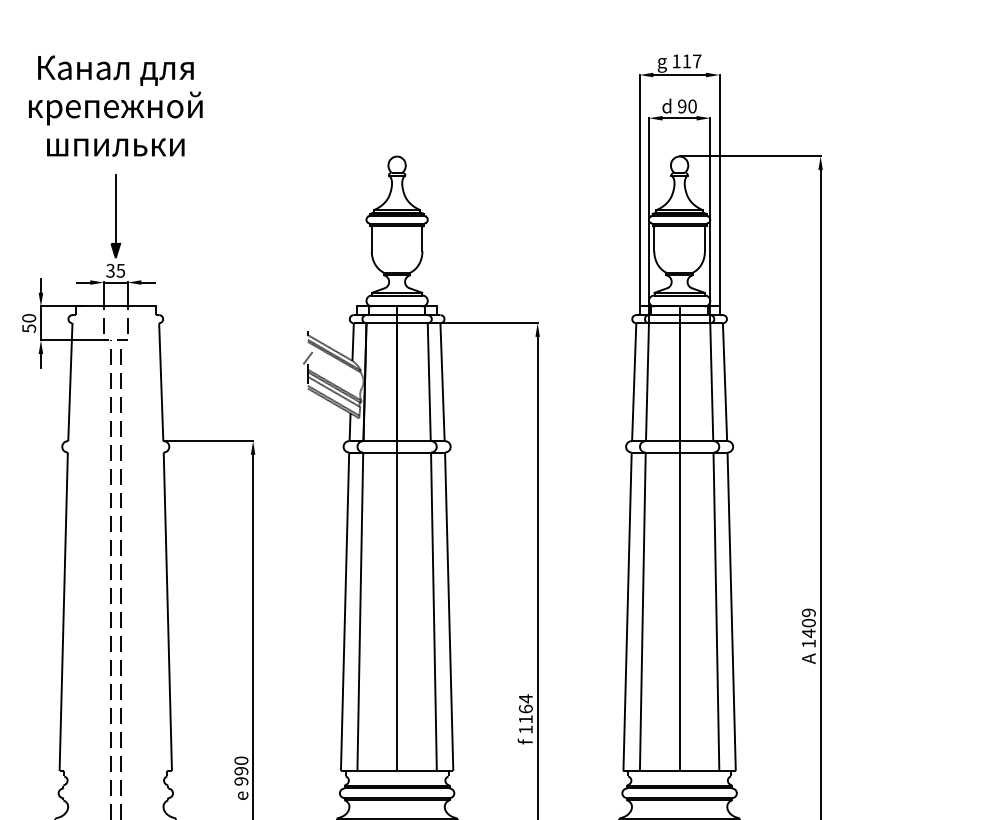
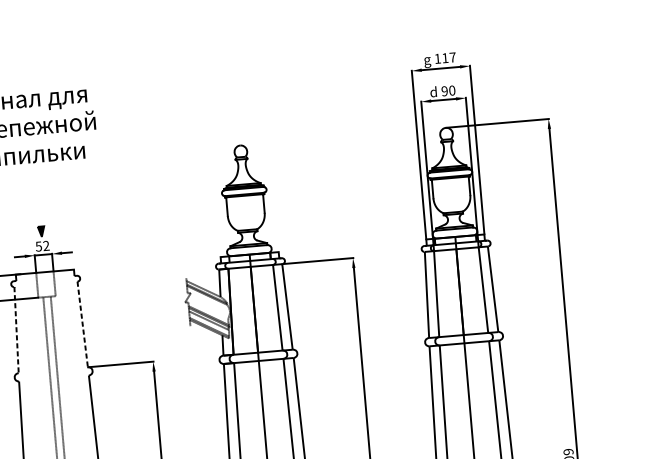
line: (115, 208) -> (38, 200), removed
text: (115, 270) -> (42, 246), 35 -> 52
line: (70, 382) -> (16, 330), solid -> dashed
line: (161, 382) -> (82, 324), solid -> dashed

